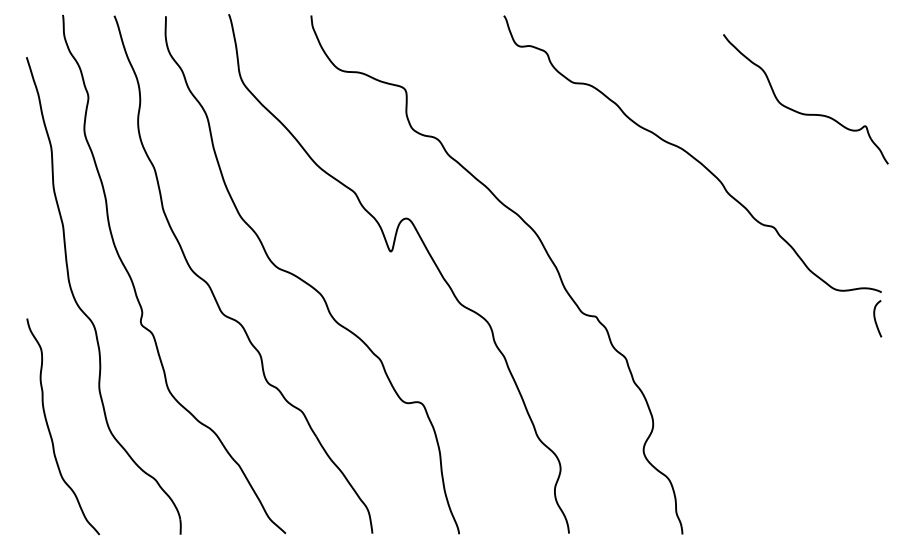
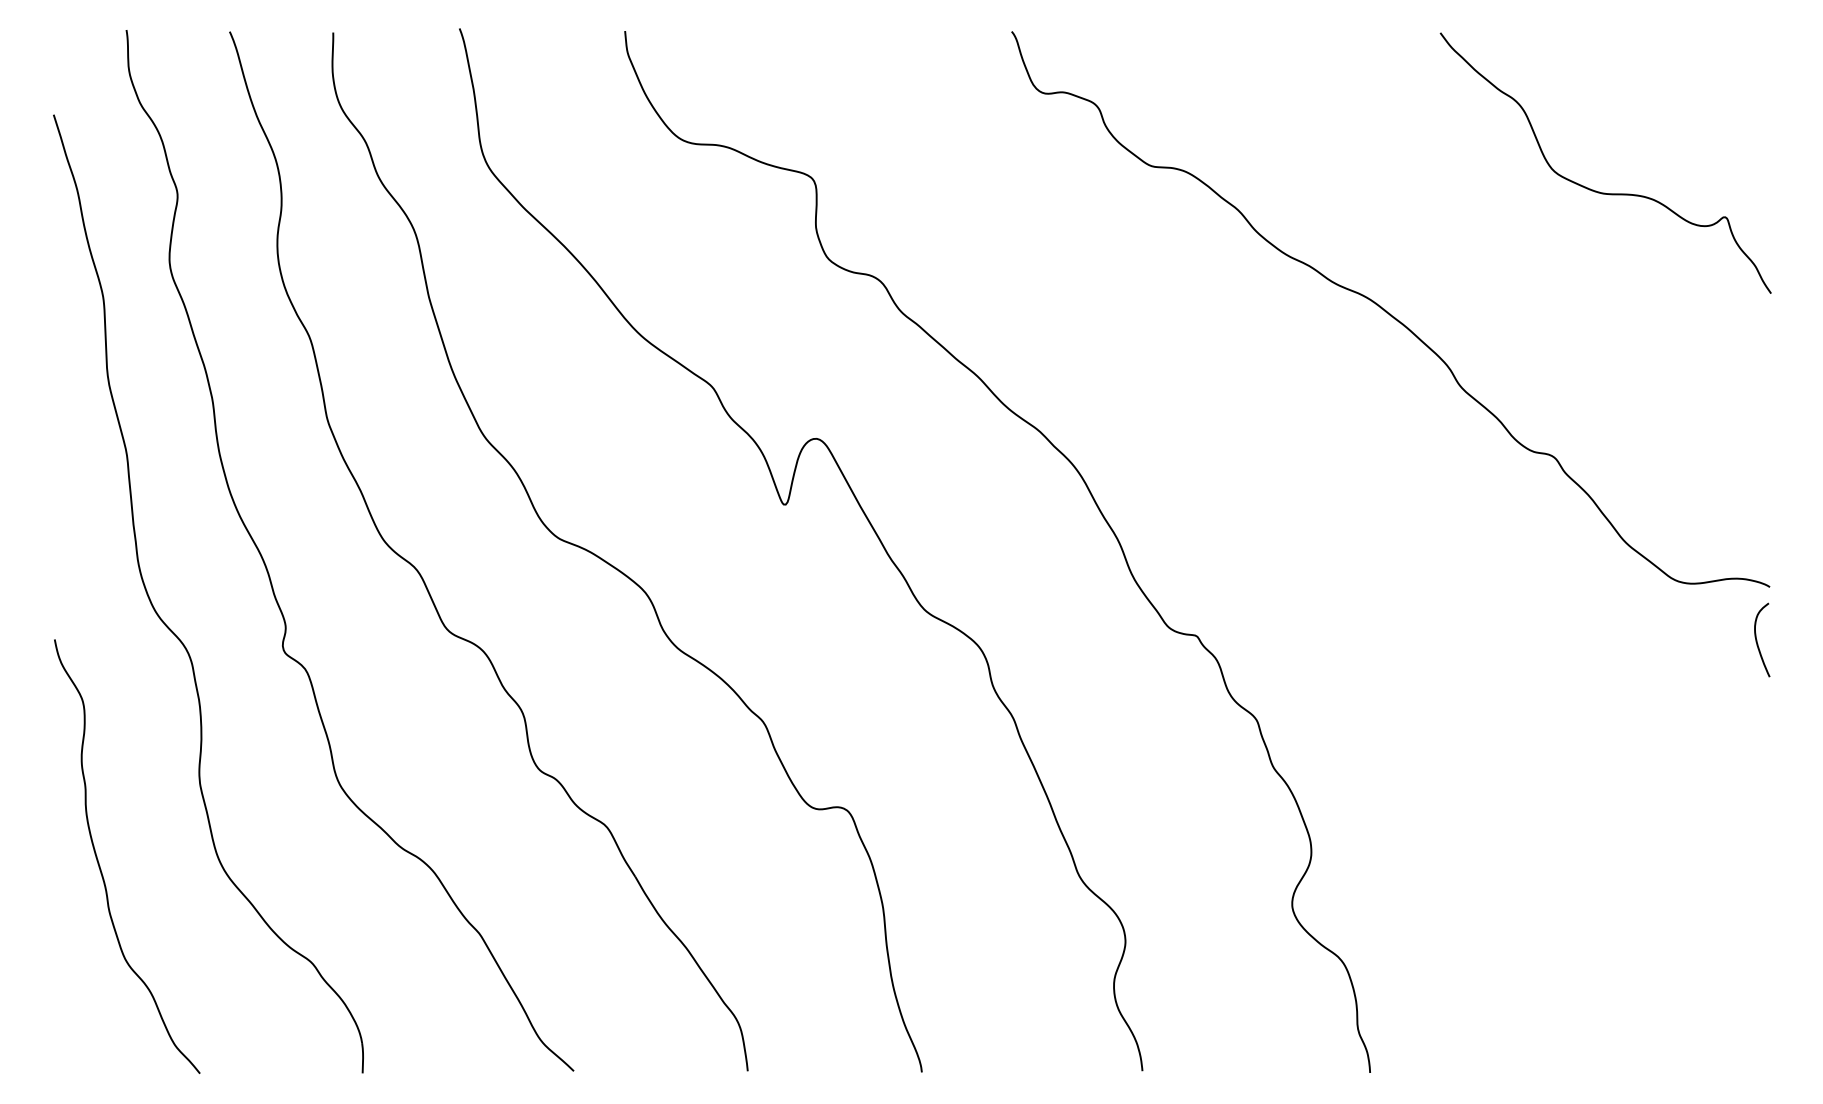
curve: (801, 112) -> (1597, 189), moved

